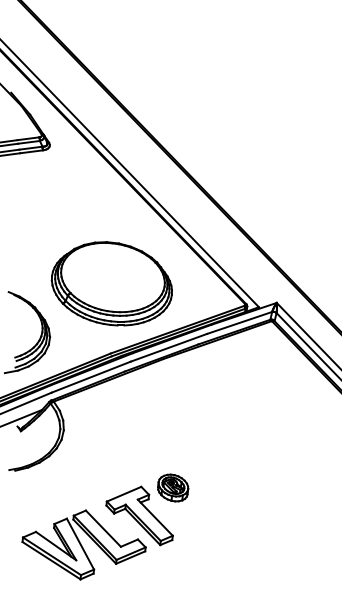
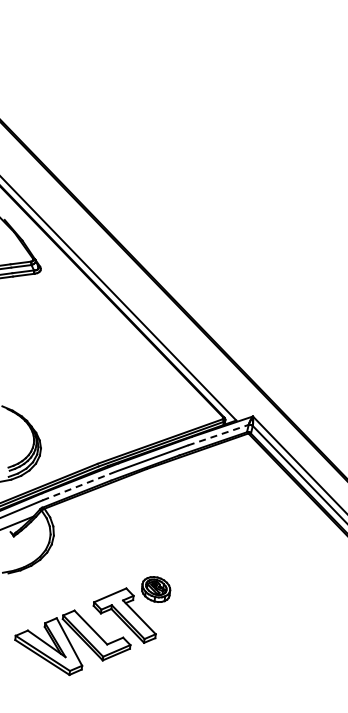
part: (111, 283) -> (98, 398), removed
line: (239, 323) -> (218, 435), solid -> dashed
line: (91, 376) -> (79, 485), solid -> dashed

